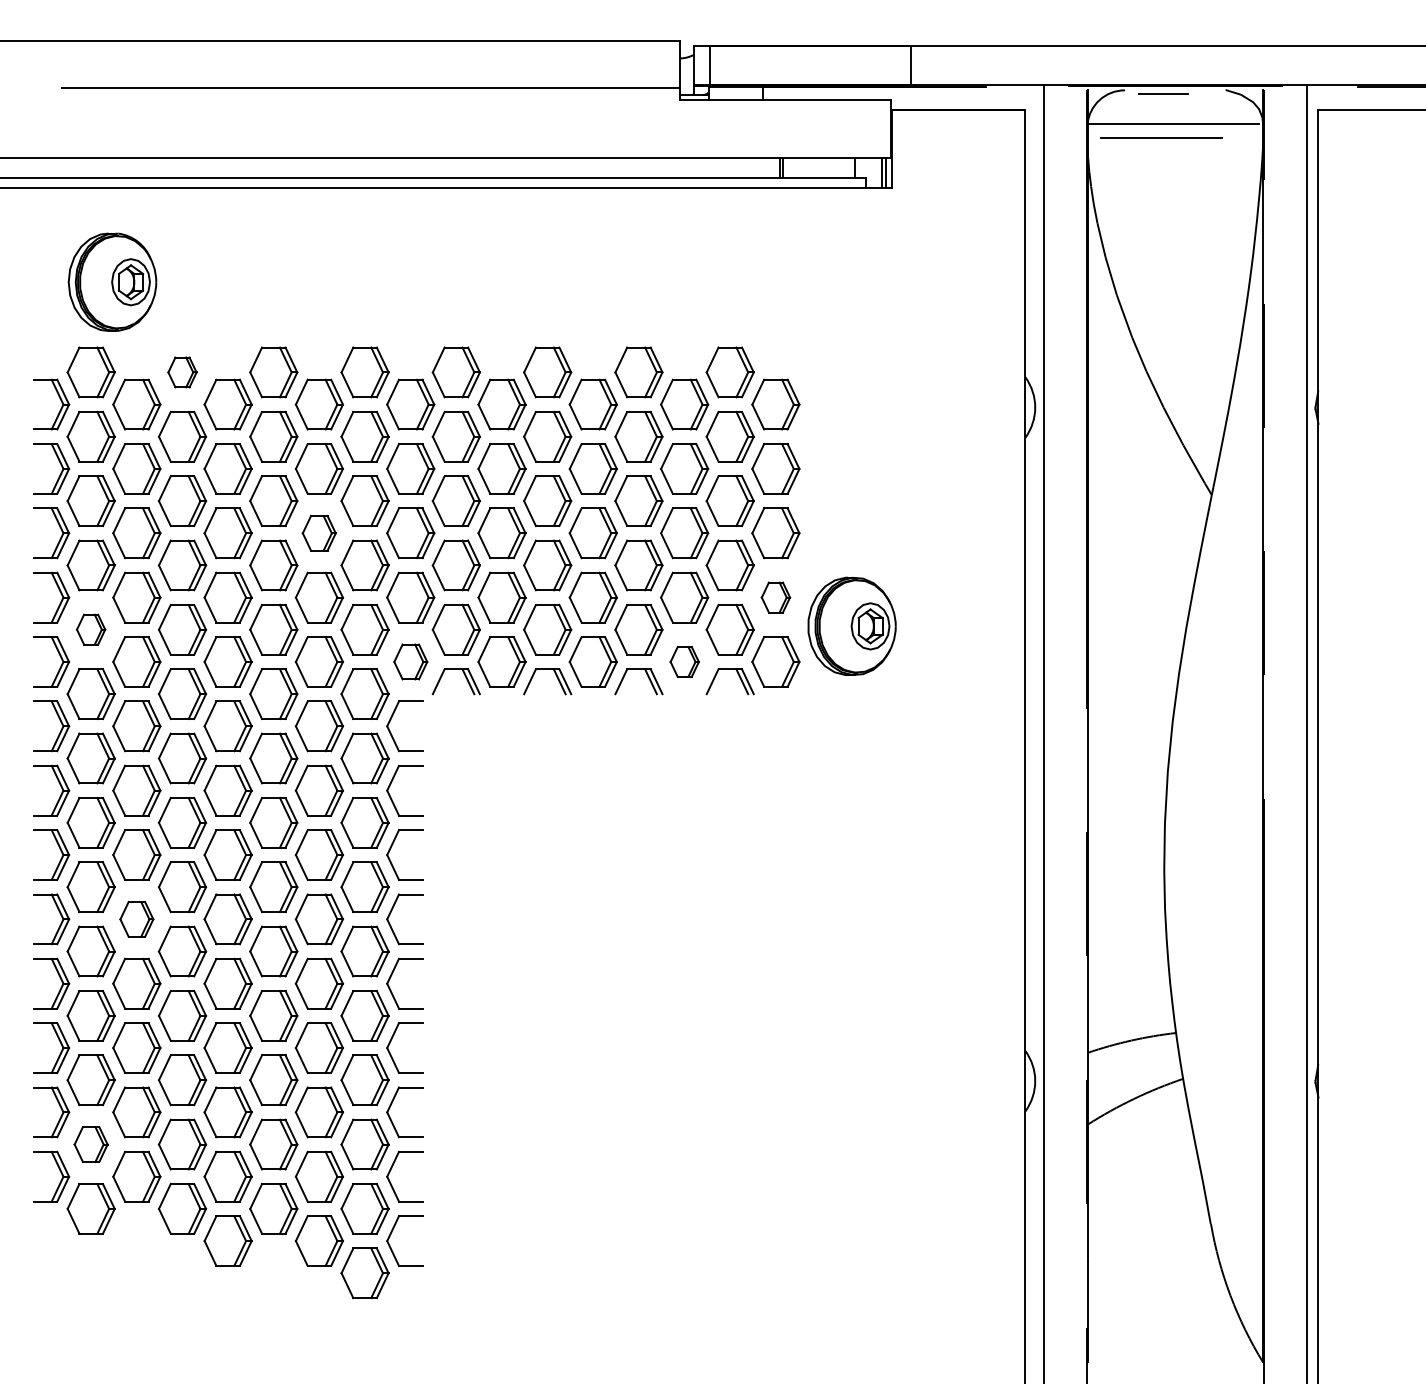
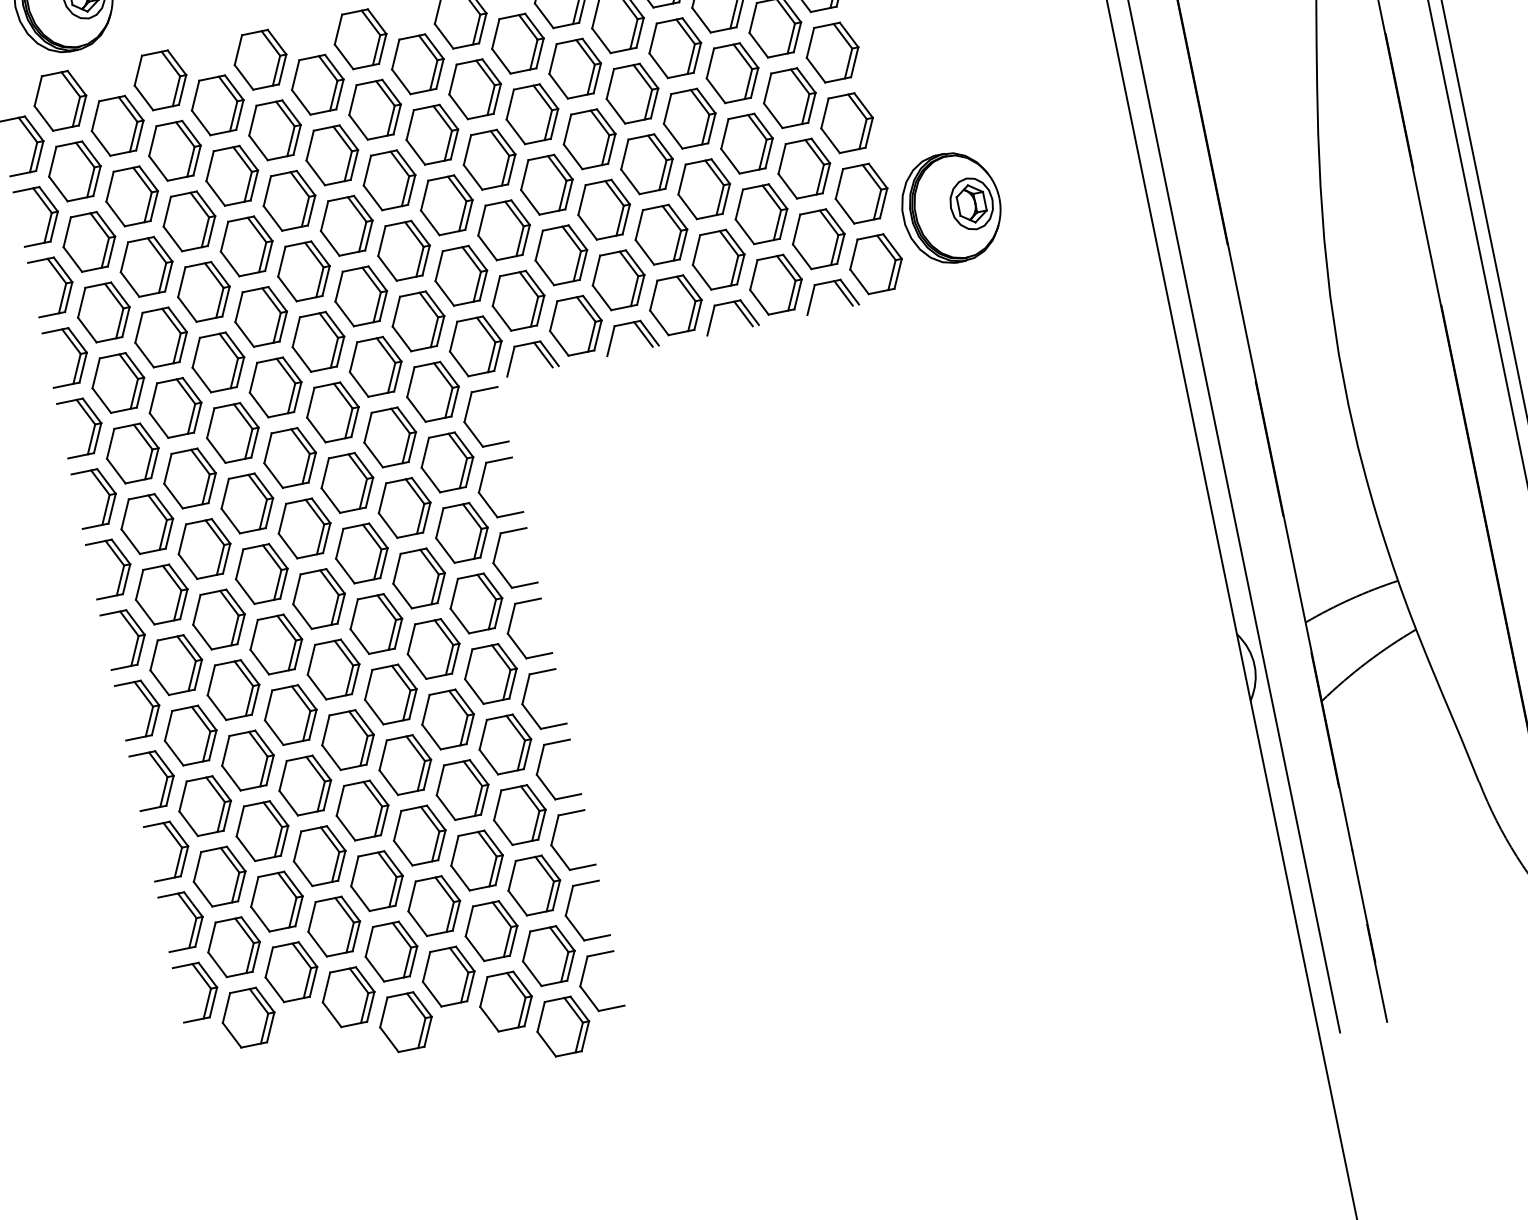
part: (182, 372) -> (160, 80), size x1.67
part: (318, 533) -> (345, 226), size x1.43
part: (775, 597) -> (861, 193), size x1.67
part: (90, 629) -> (117, 382), size x1.67
part: (410, 661) -> (475, 345), size x1.43
part: (684, 661) -> (775, 284), size x1.67
part: (136, 919) -> (233, 690), size x1.43
part: (90, 1144) -> (233, 947), size x1.43

